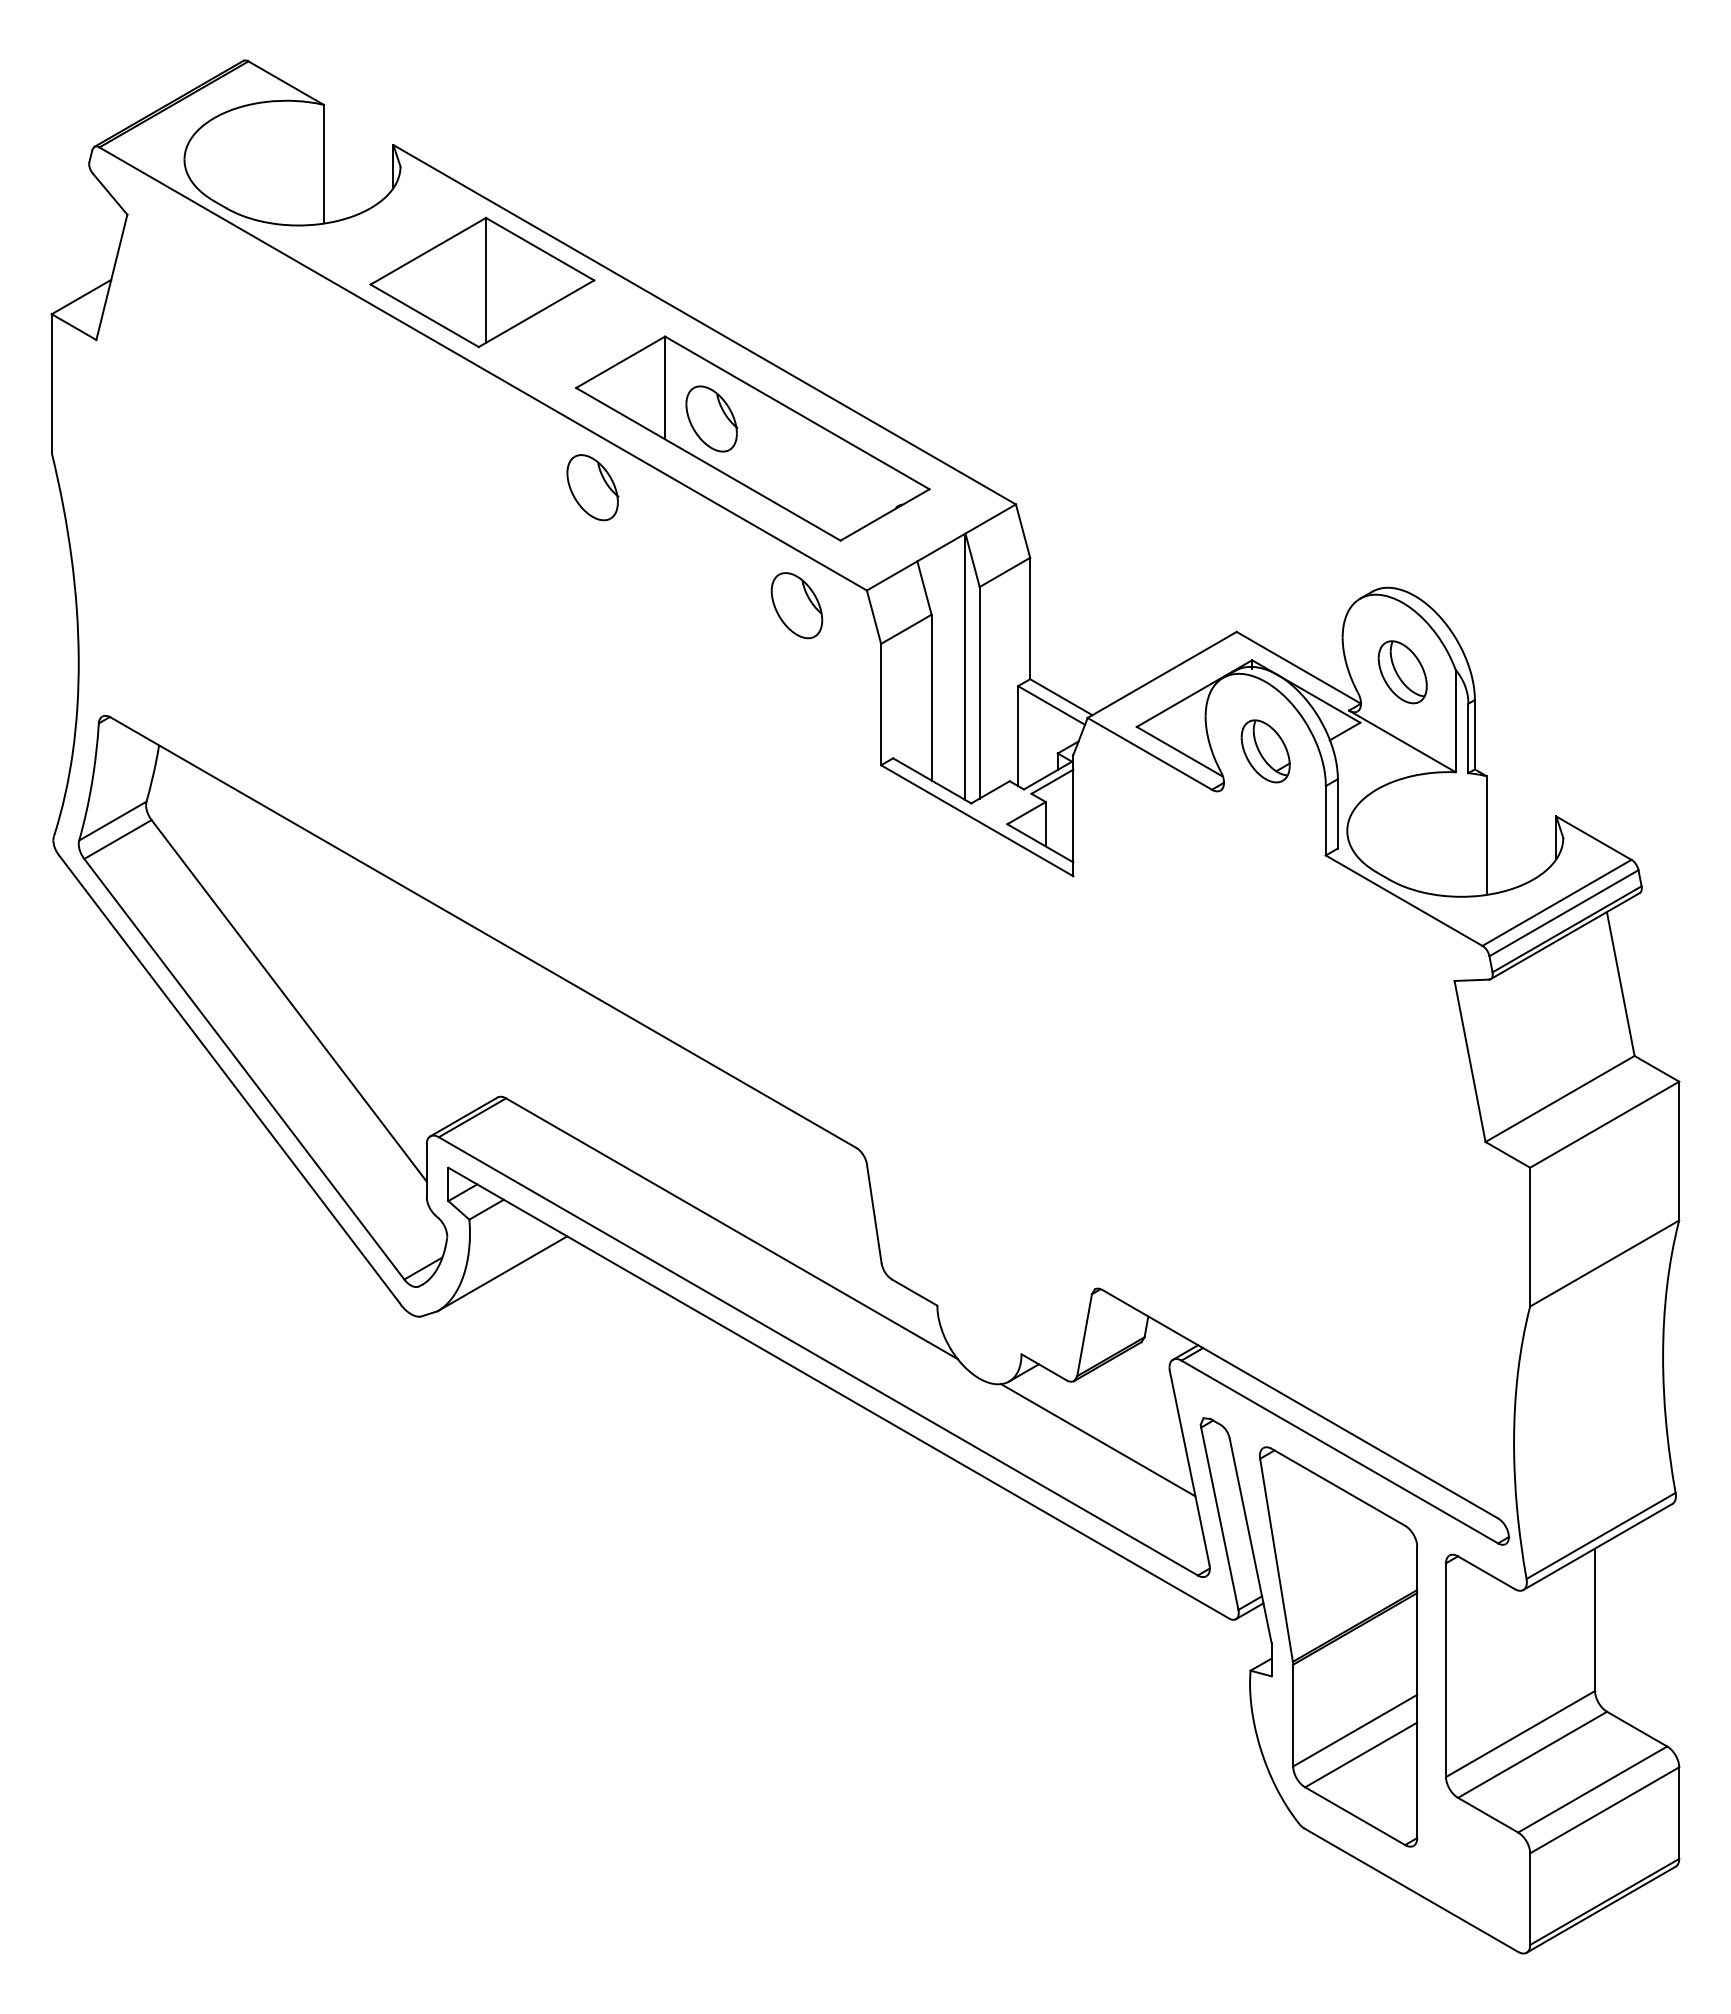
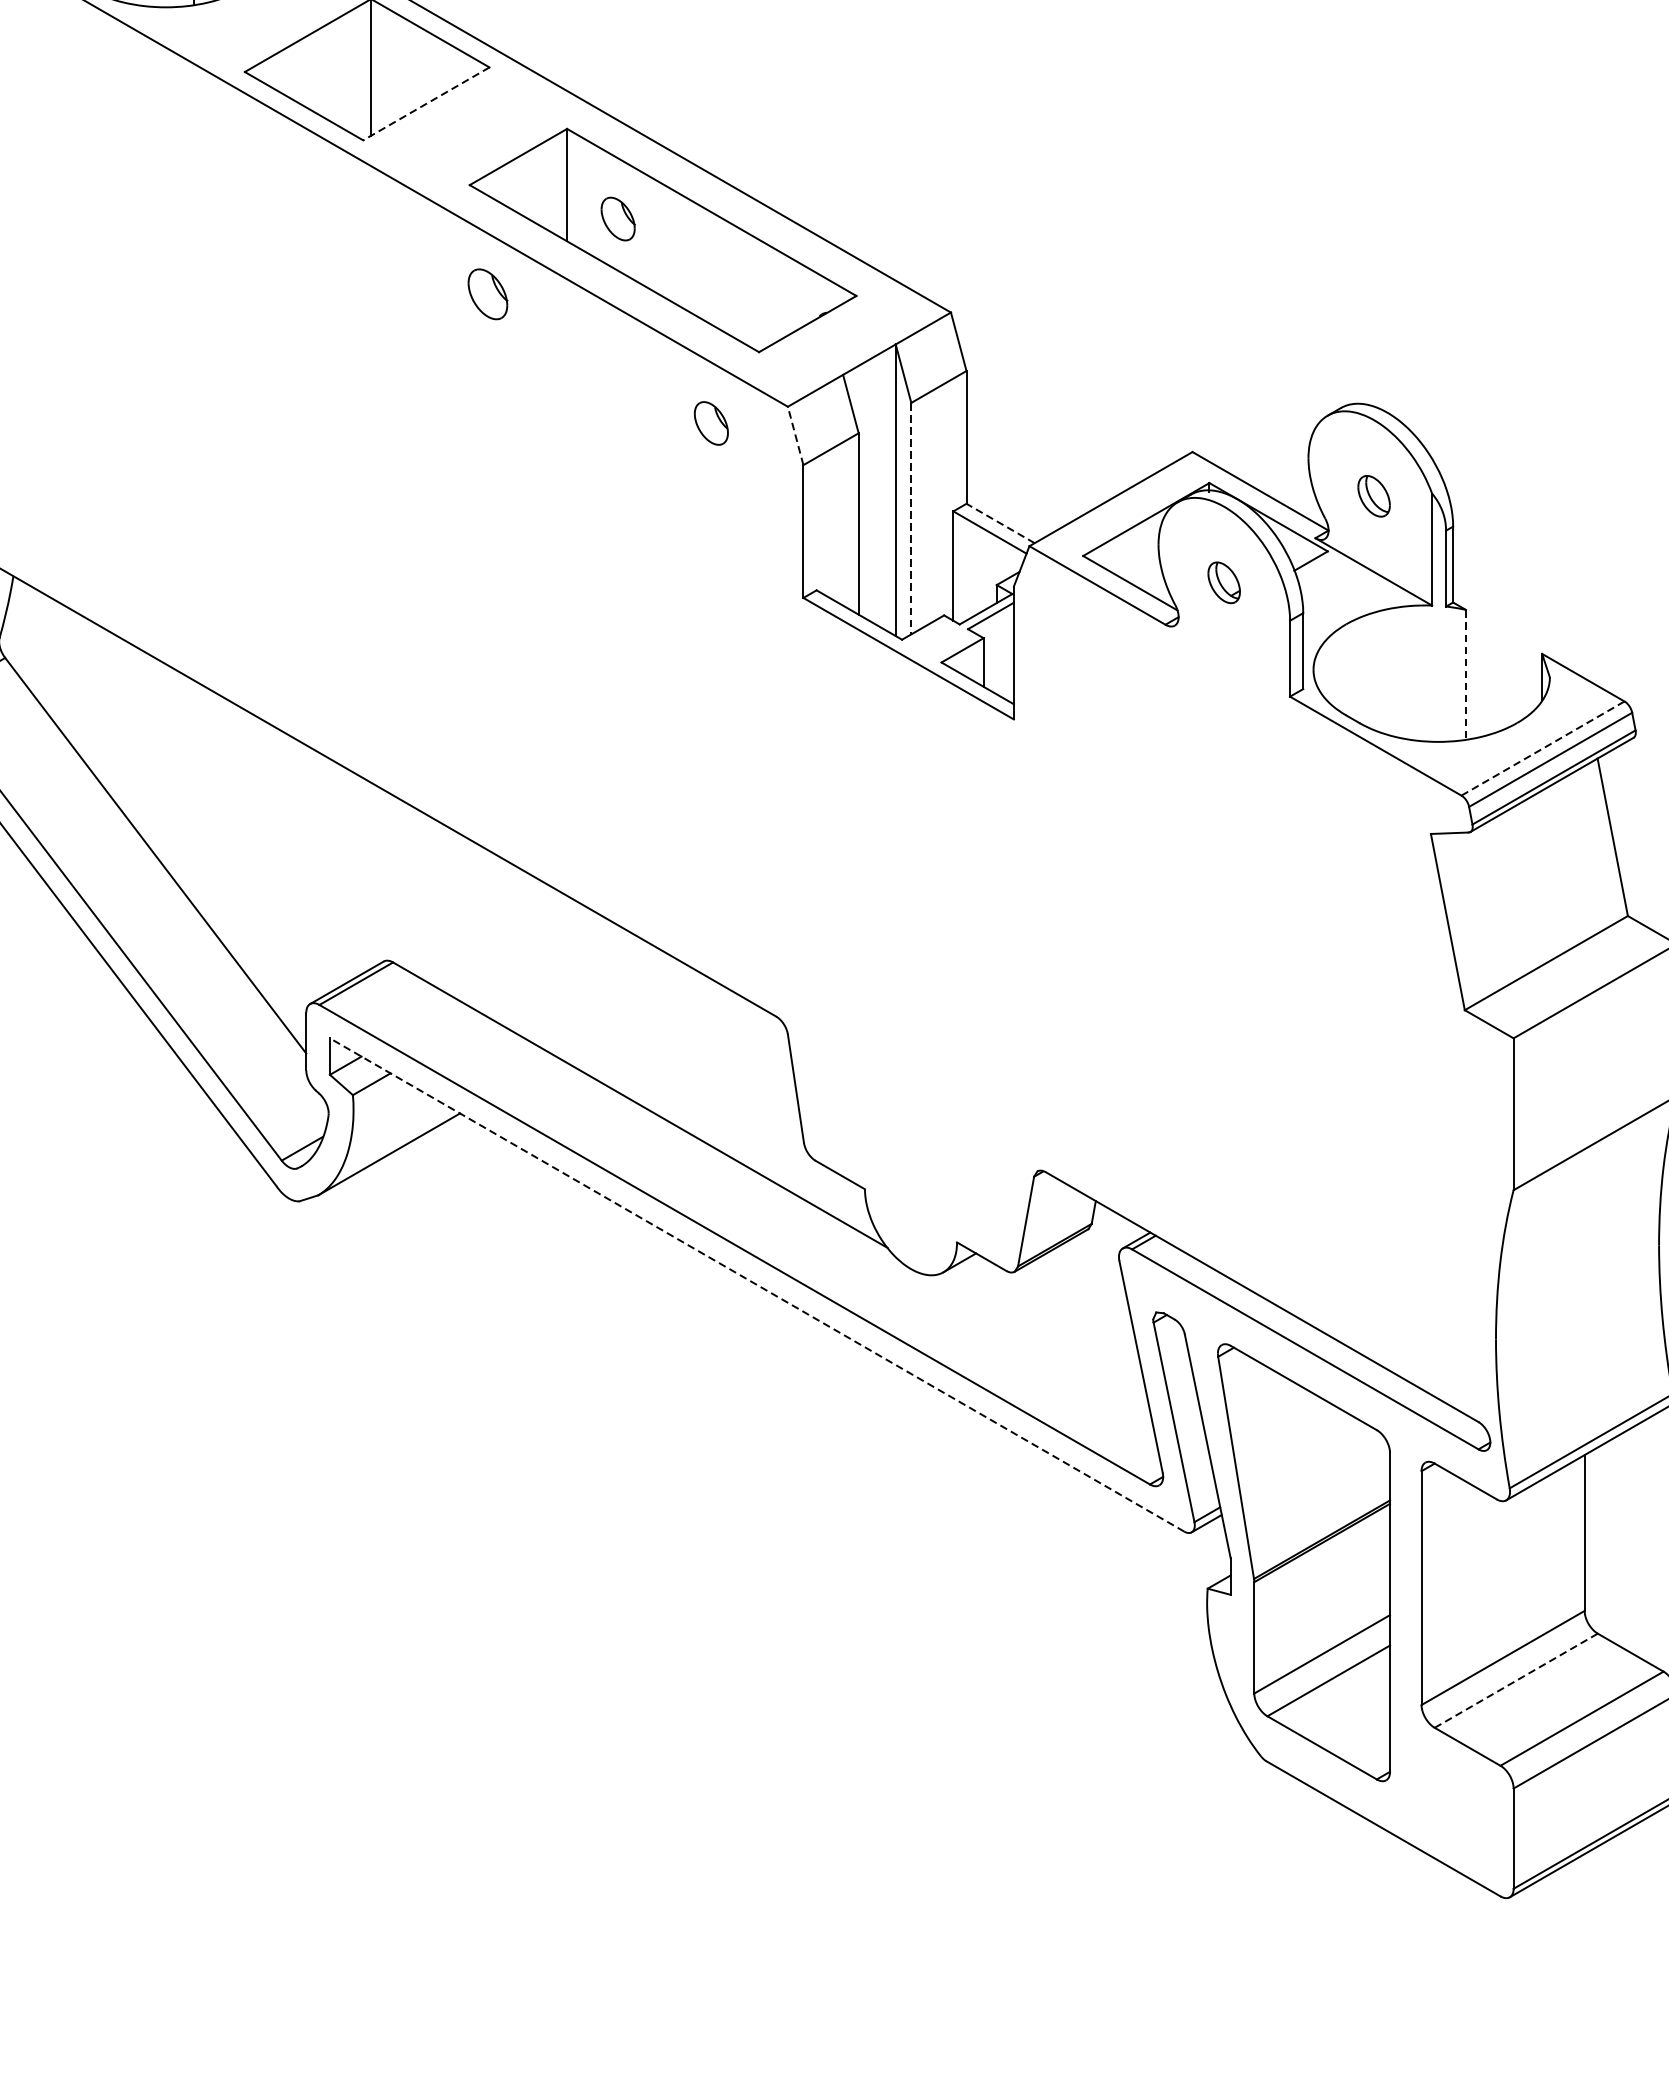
line: (536, 313) -> (426, 103), solid -> dashed
part: (711, 418) -> (617, 218), size x0.6
part: (592, 487) -> (487, 294), size x0.7
part: (796, 605) -> (710, 423), size x0.6
line: (874, 617) -> (796, 436), solid -> dashed
part: (1402, 672) -> (1373, 496), size x0.6
line: (979, 692) -> (911, 518), solid -> dashed
line: (1061, 697) -> (1000, 523), solid -> dashed
part: (1265, 751) -> (1224, 582), size x0.6
line: (1486, 834) -> (1465, 673), solid -> dashed
line: (1556, 903) -> (1542, 749), solid -> dashed
line: (838, 1393) -> (756, 1285), solid -> dashed
line: (1097, 1440) -> (1040, 1336), removed
line: (1533, 1754) -> (1517, 1680), solid -> dashed

